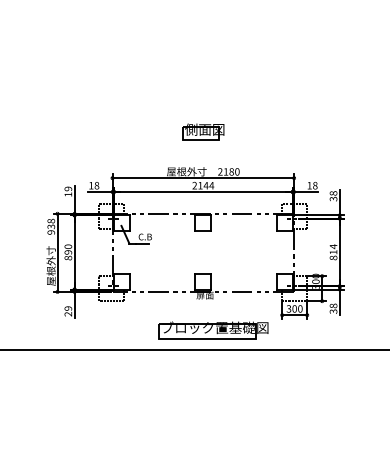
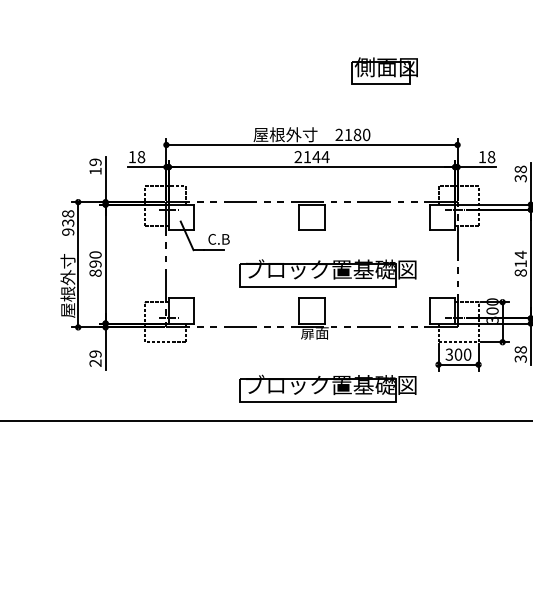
part: (203, 131) -> (384, 70), moved
part: (213, 258) -> (328, 273), added

